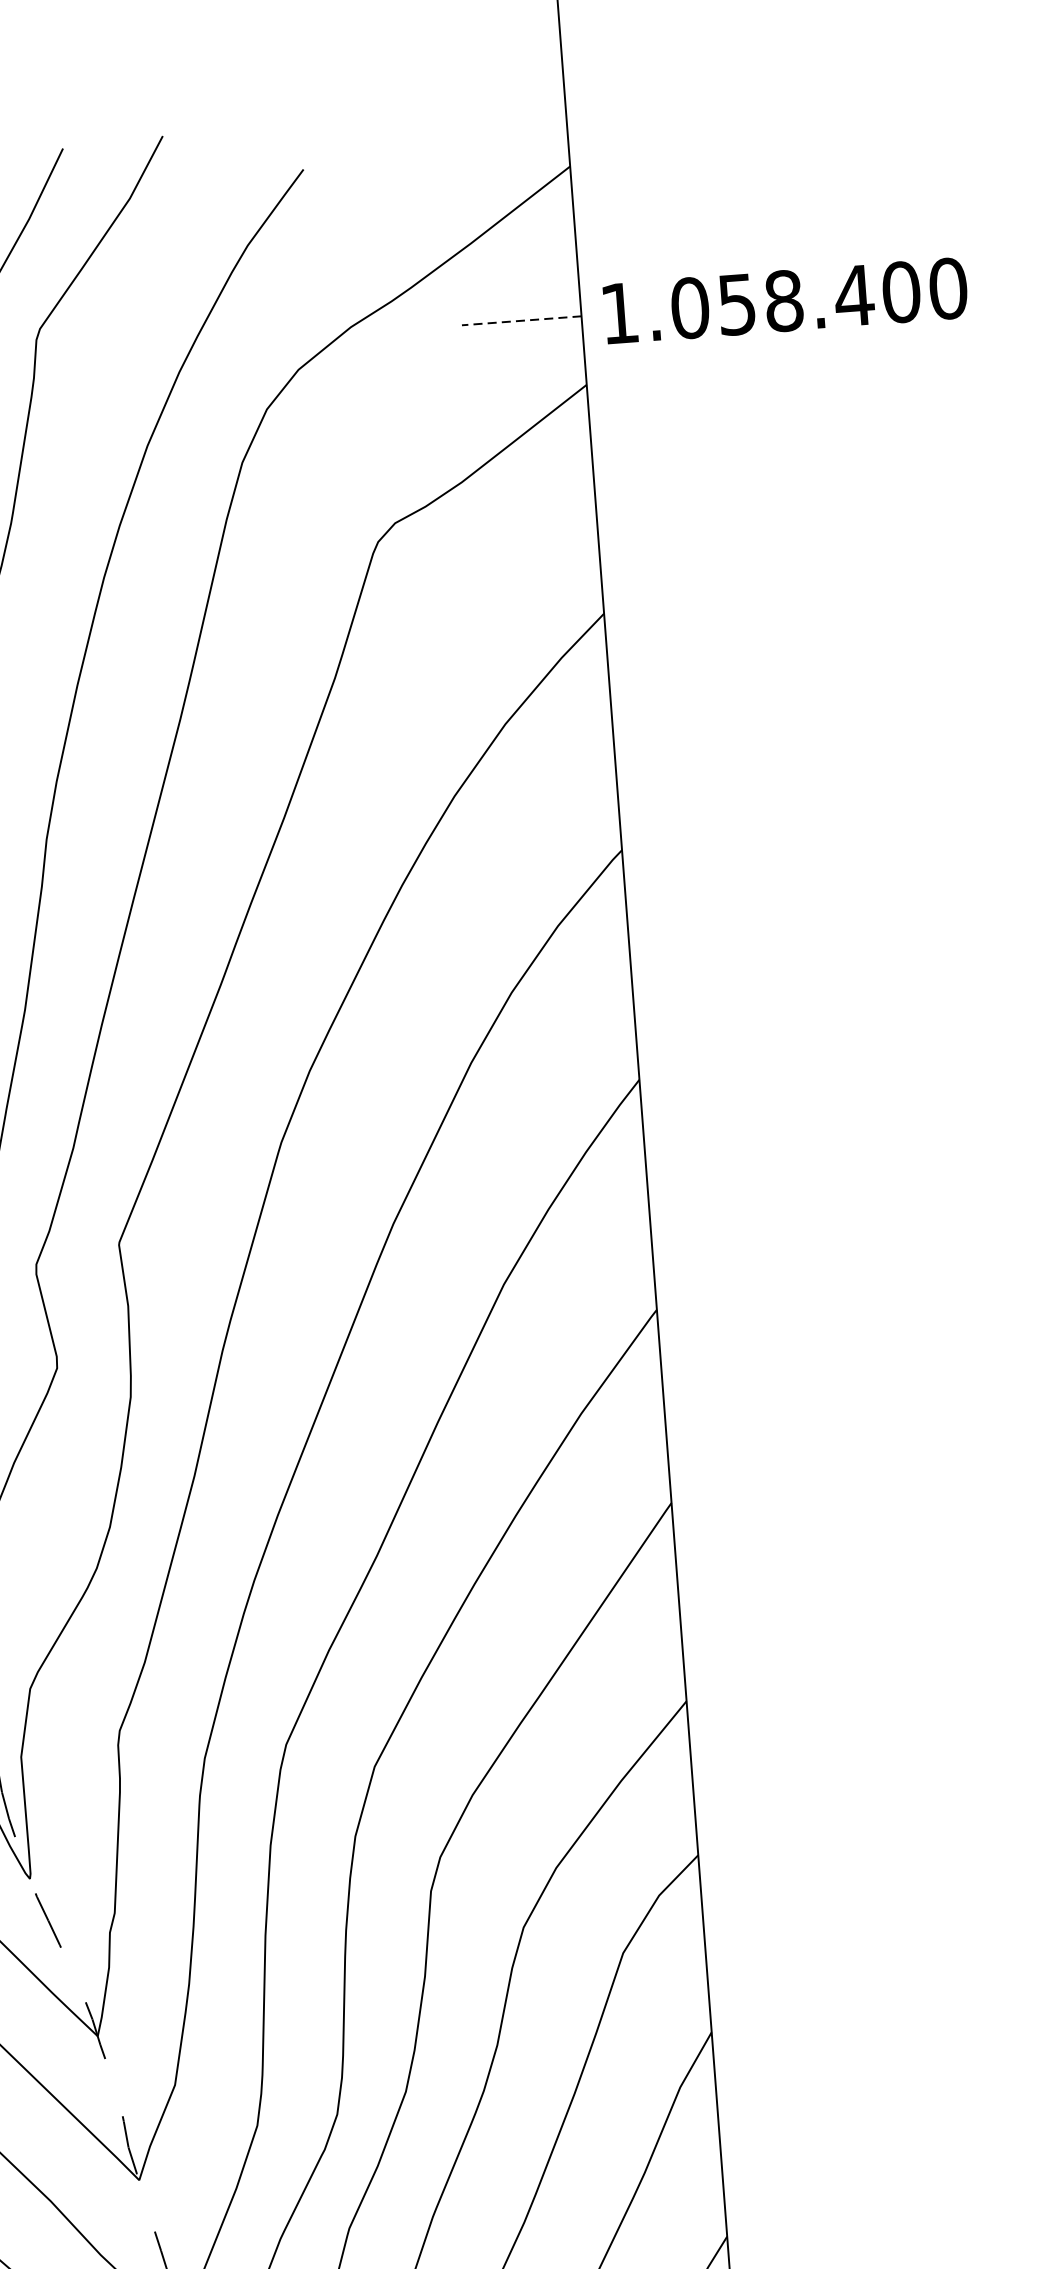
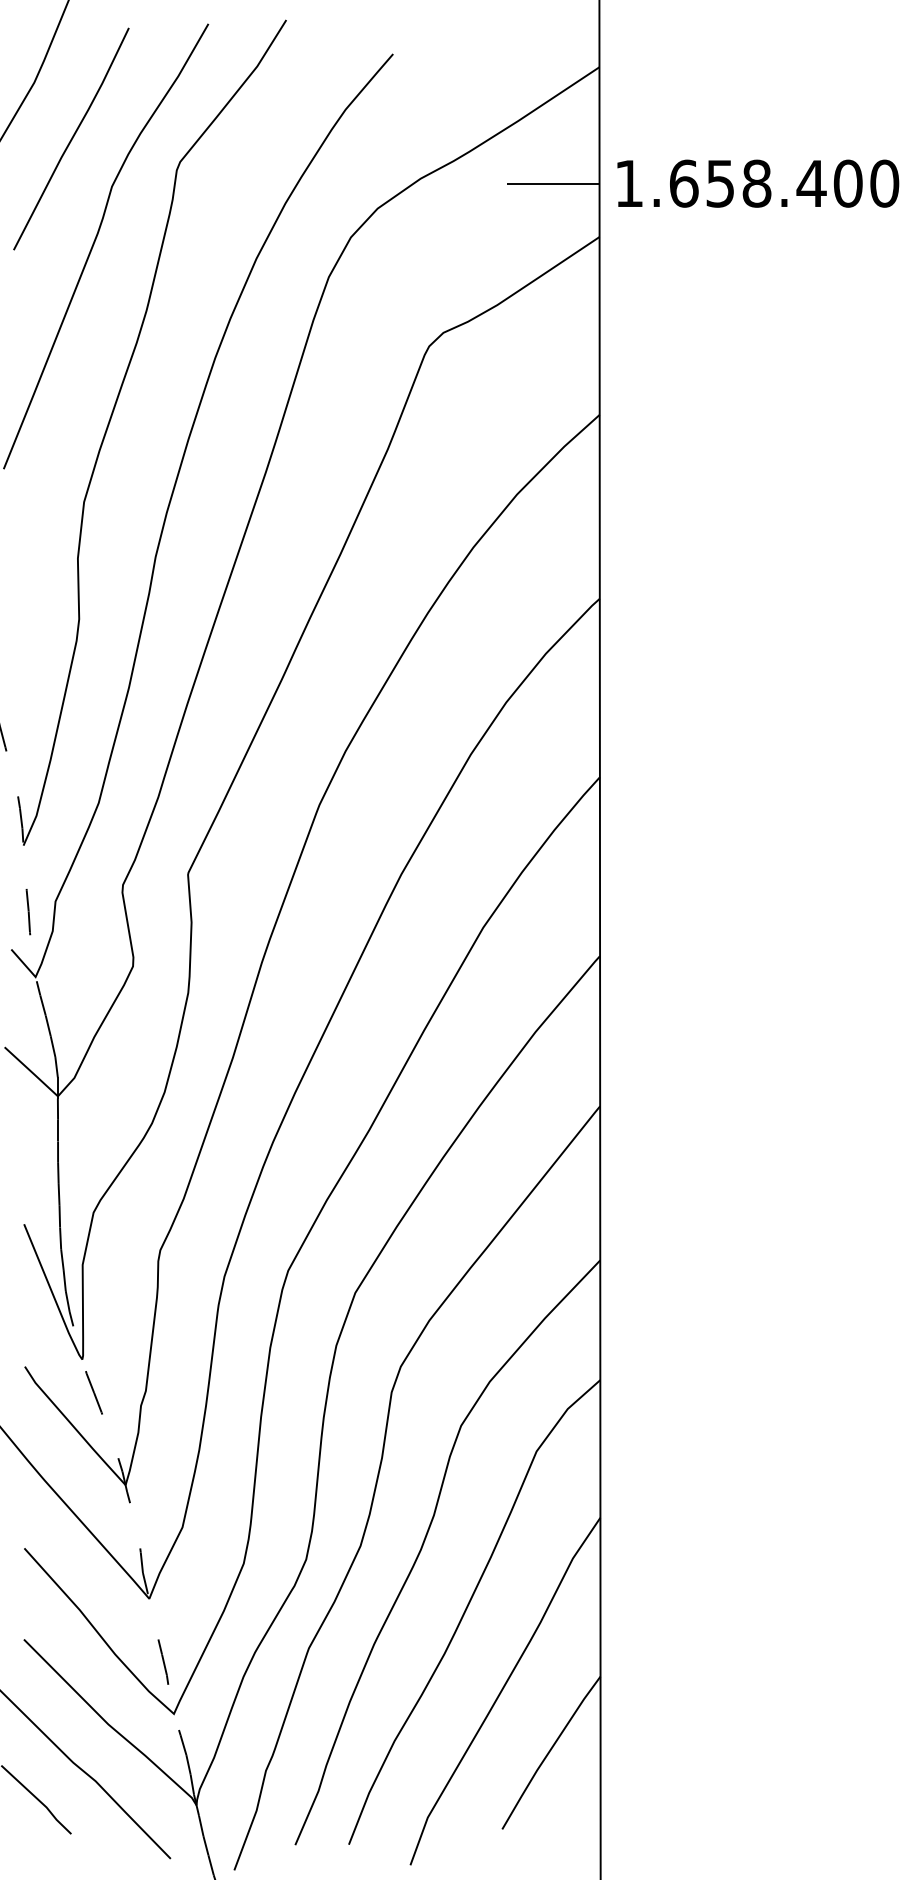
text: (689, 307) -> (683, 183), 1.058.400 -> 1.658.400
line: (520, 320) -> (552, 183), dashed -> solid

